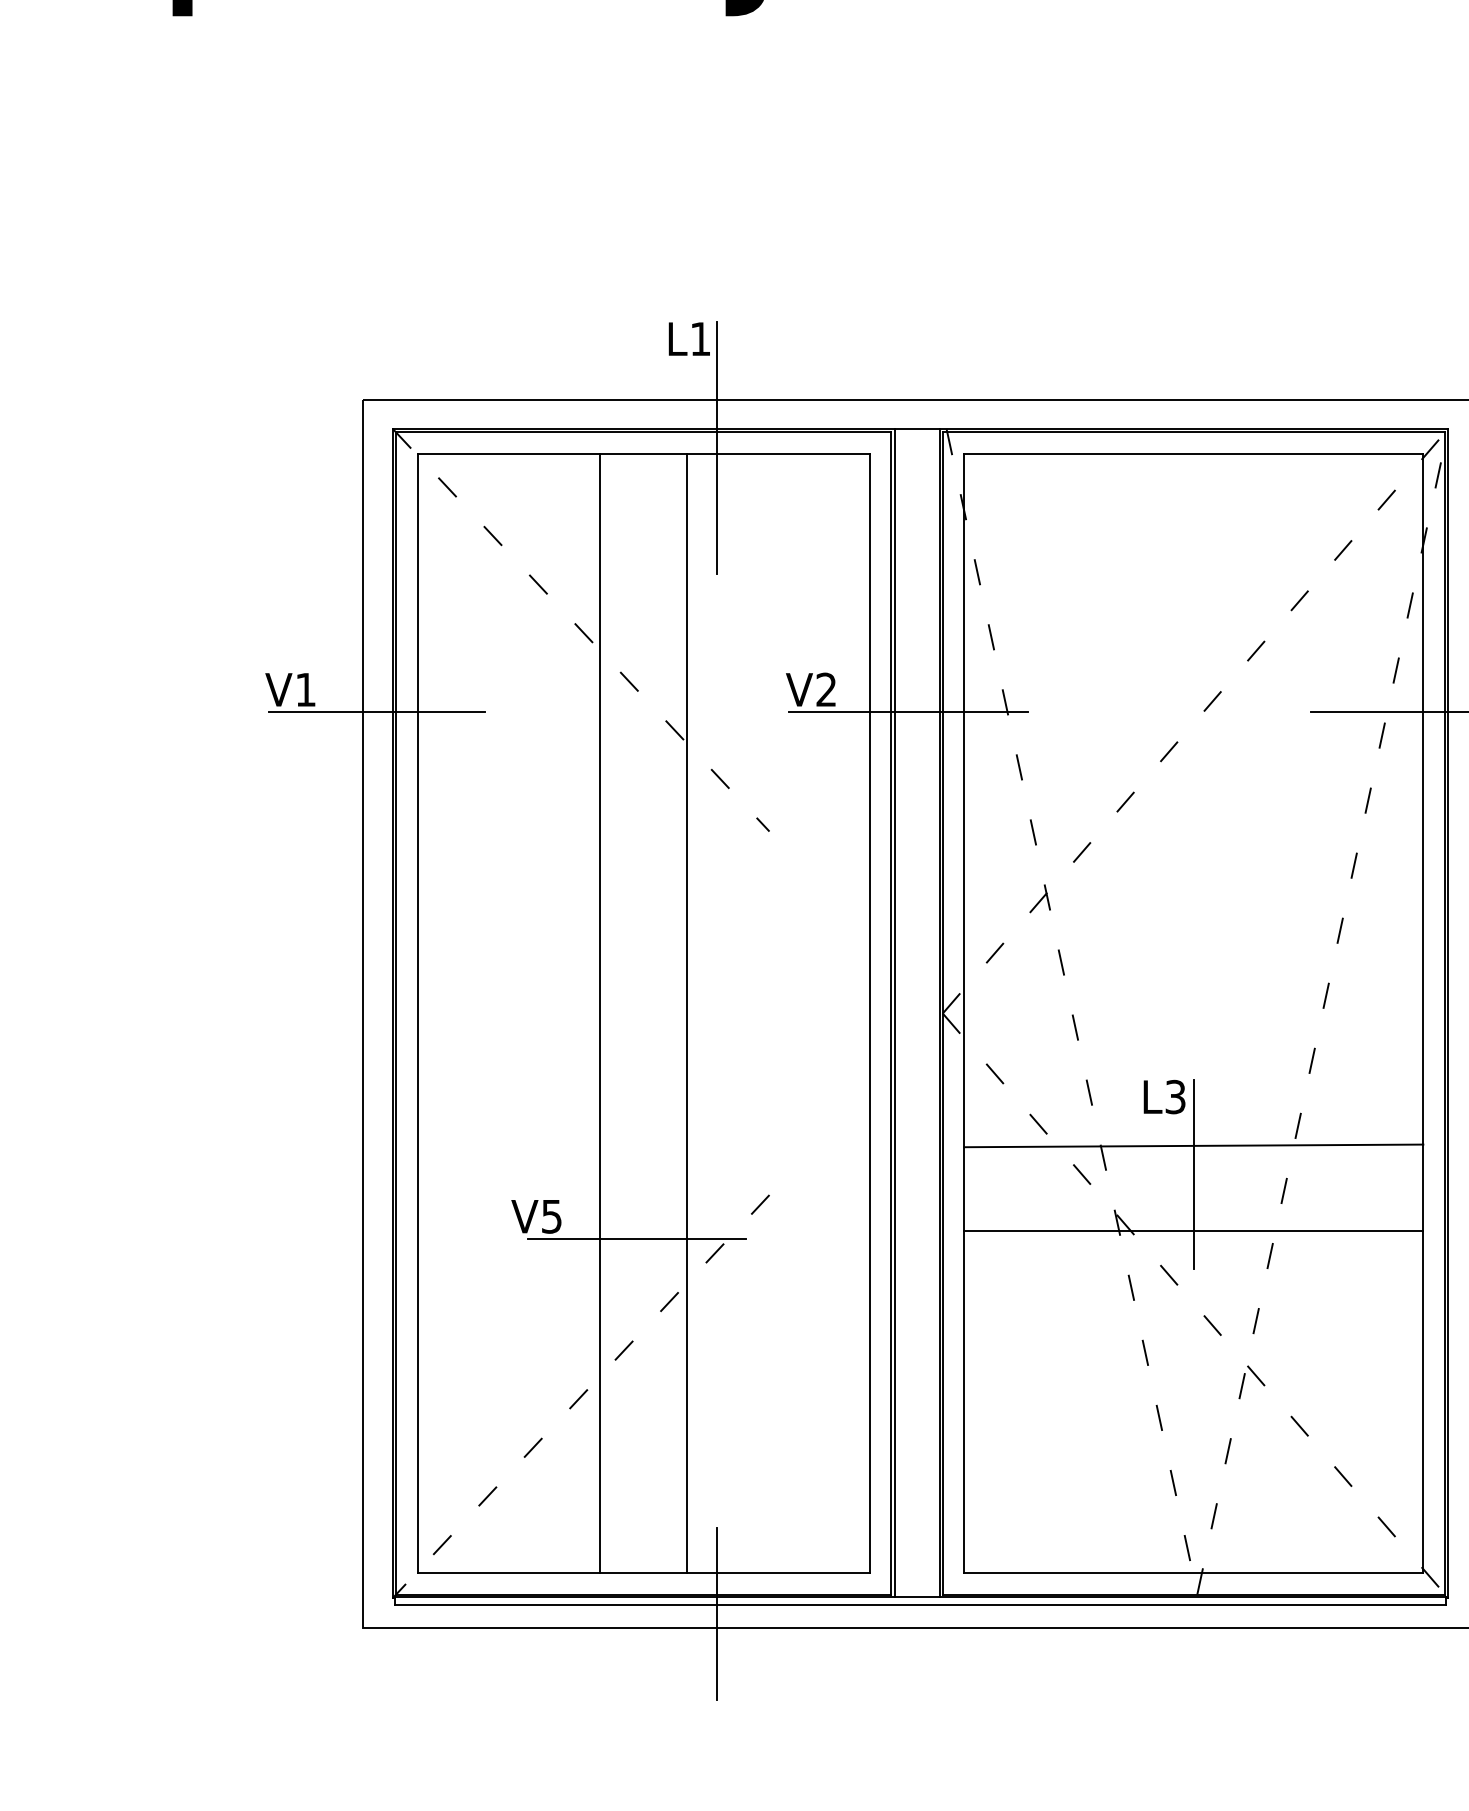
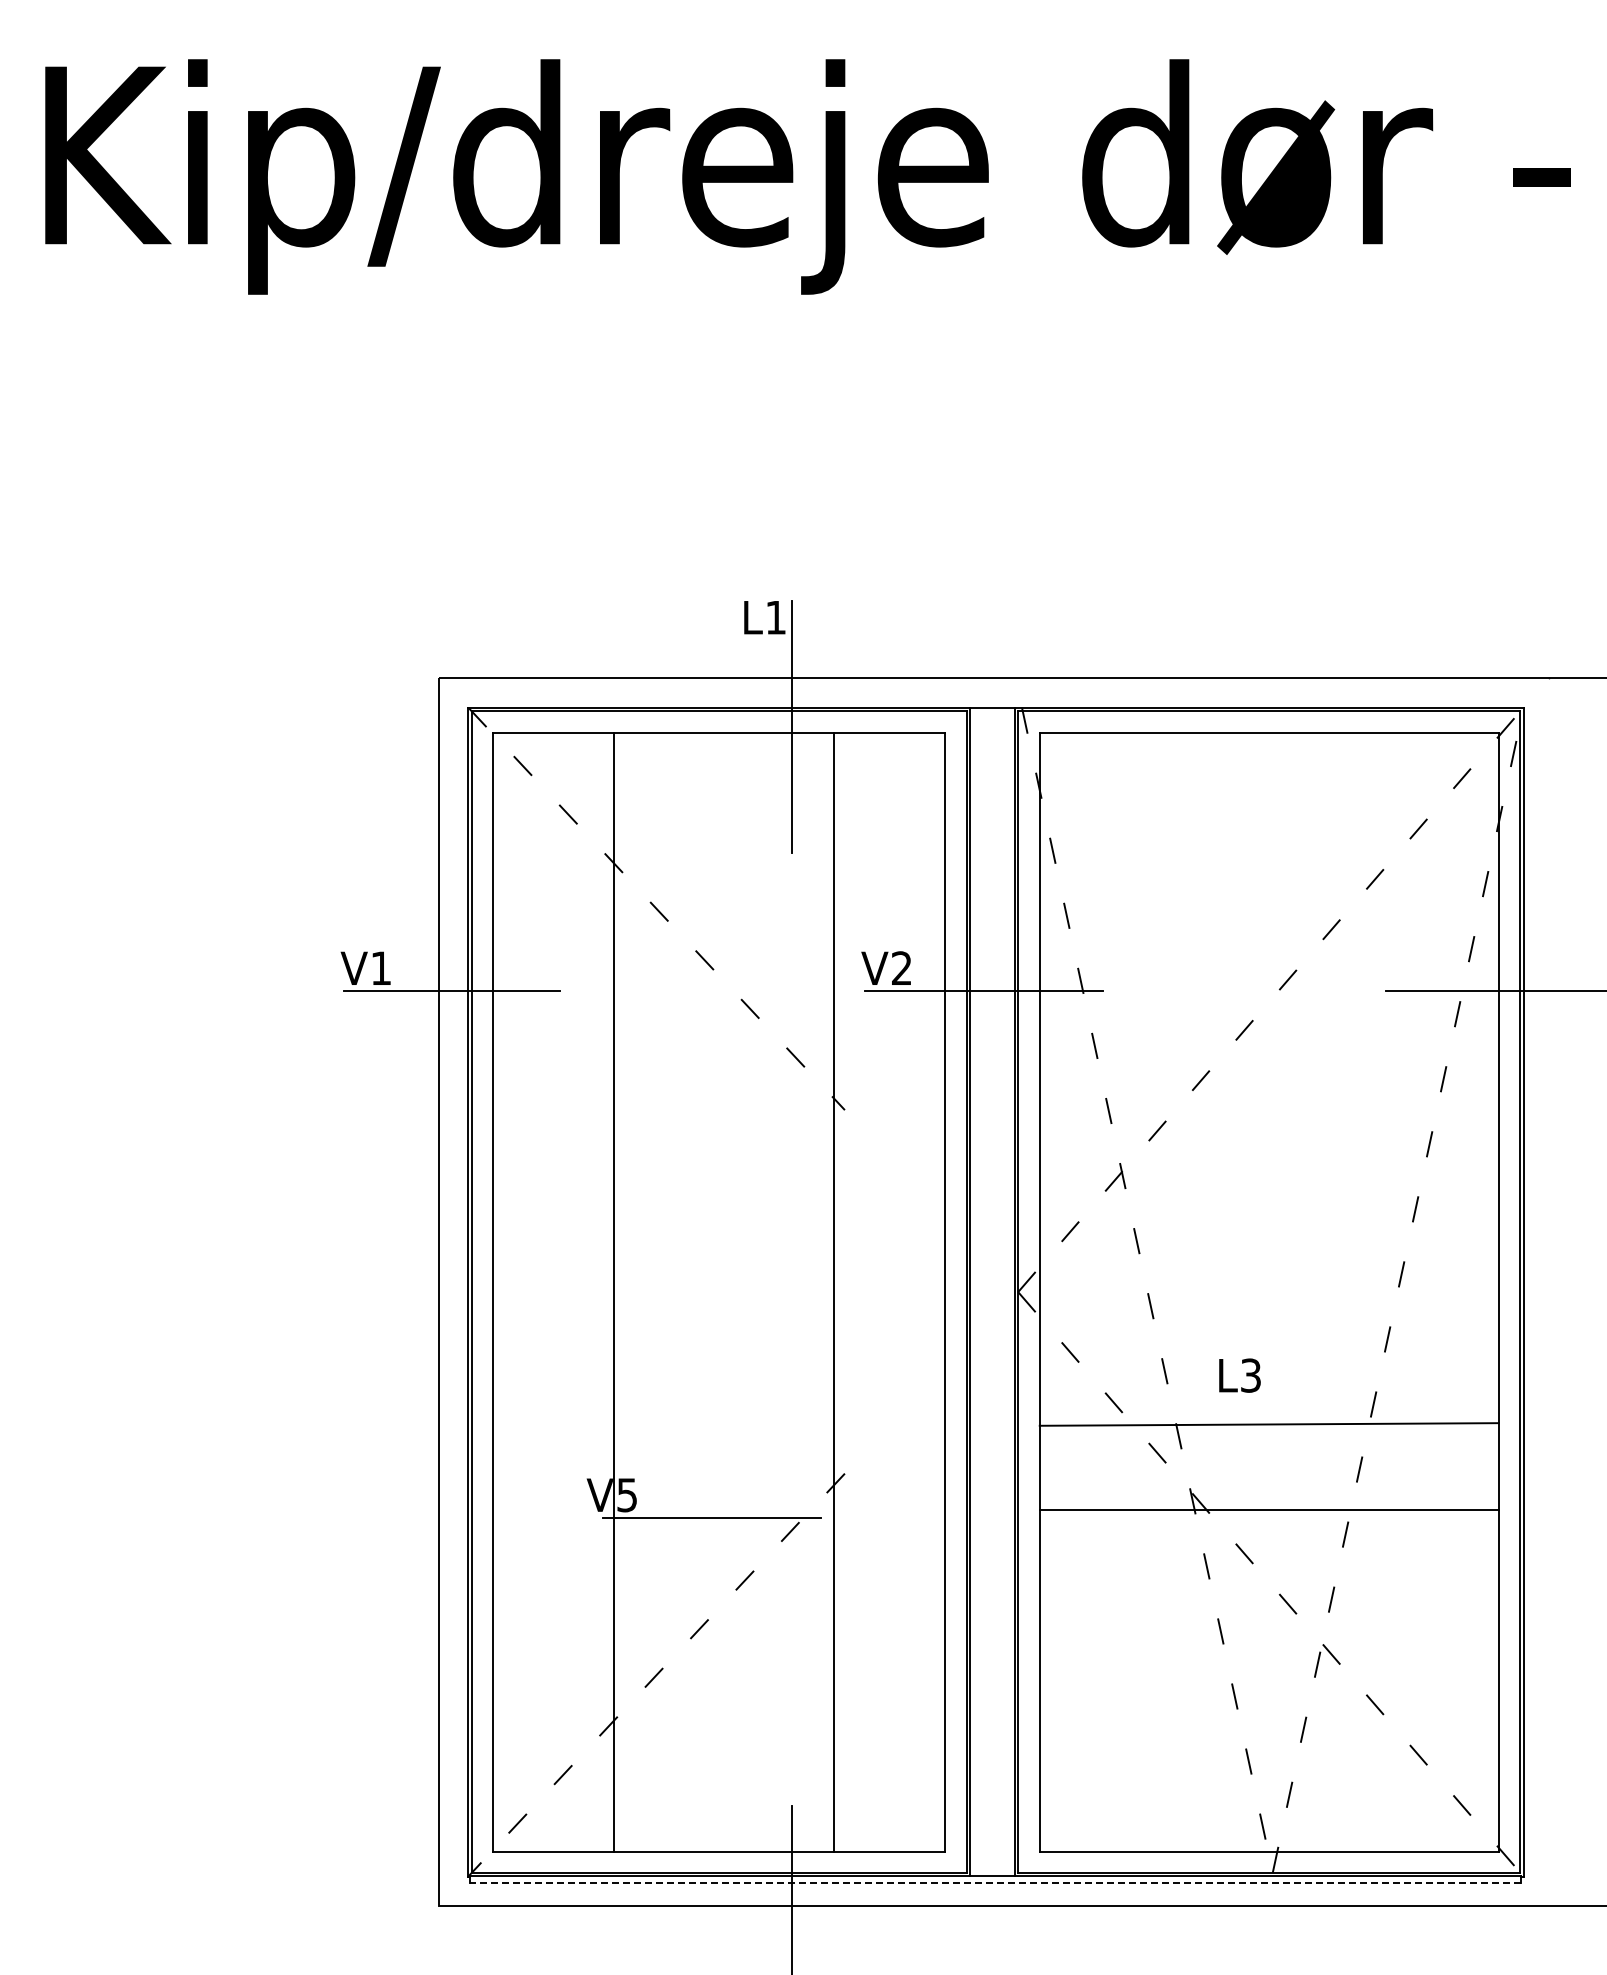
line: (600, 1012) -> (613, 1291), moved
line: (687, 1012) -> (834, 1291), moved
line: (1194, 1174) -> (1269, 1453), removed
line: (920, 1604) -> (995, 1883), solid -> dashed

